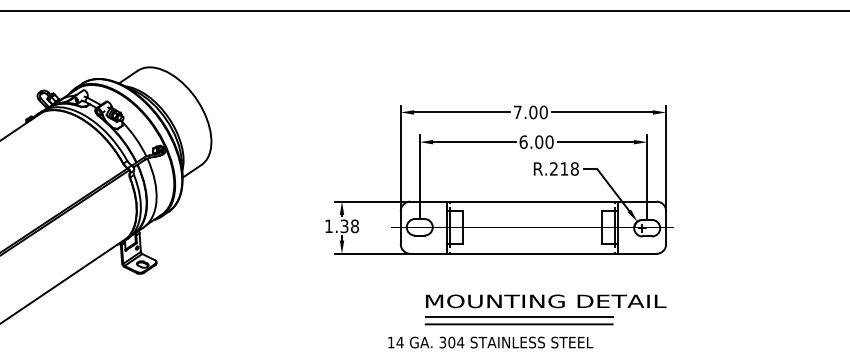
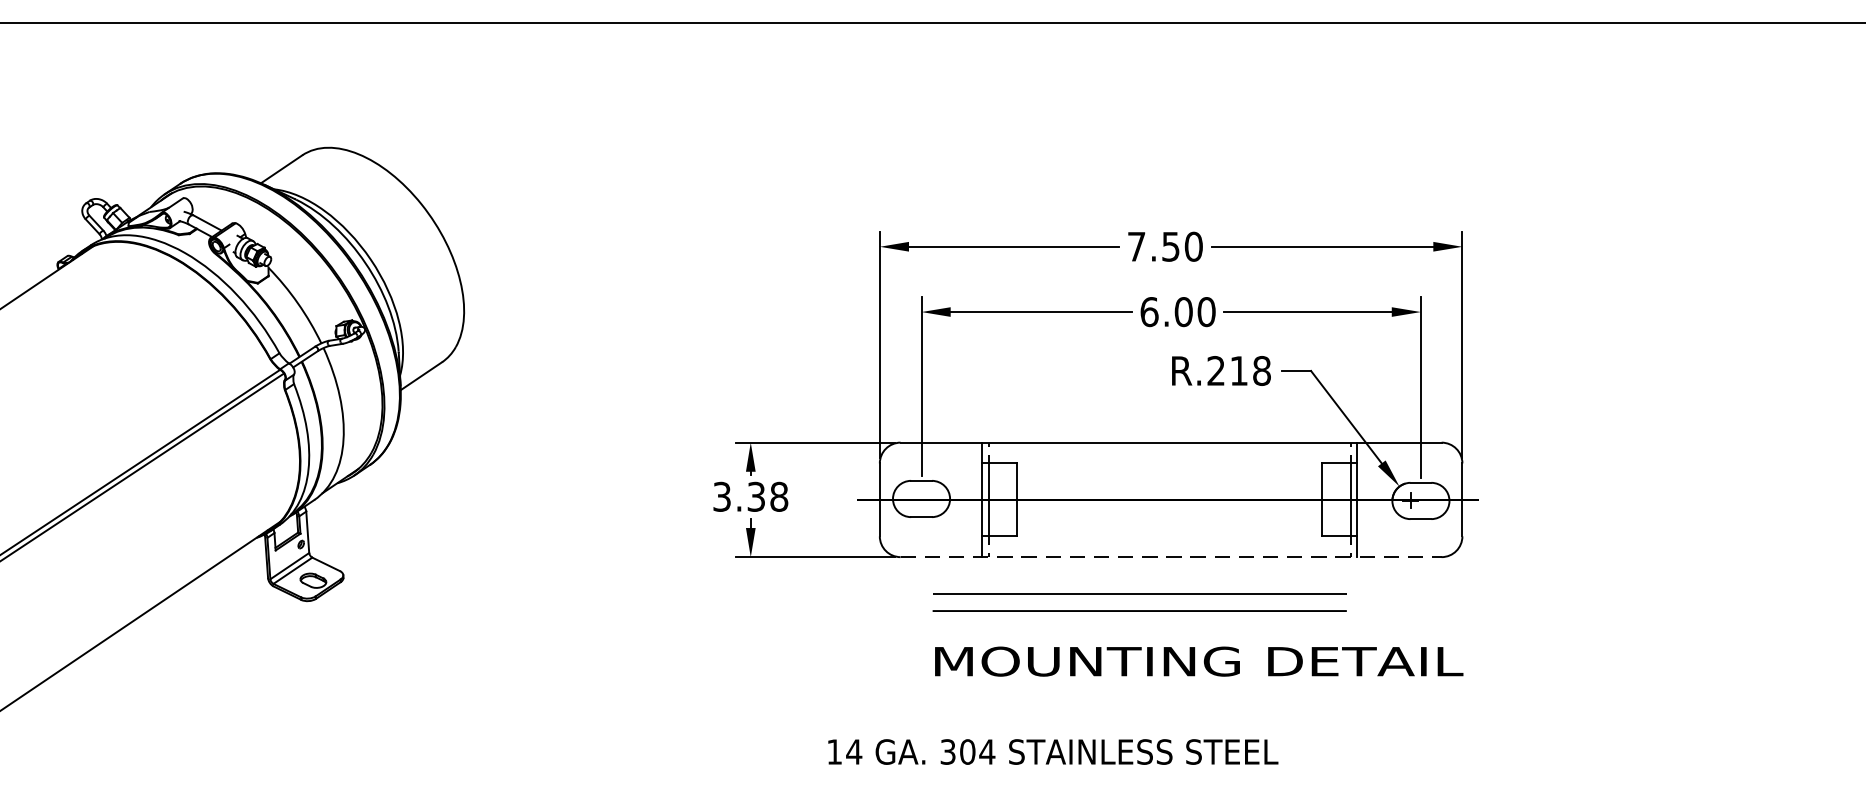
text: (533, 112) -> (1171, 246), 7.00 -> 7.50
text: (328, 226) -> (721, 497), 1.38 -> 3.38
line: (533, 253) -> (1171, 556), solid -> dashed
part: (518, 320) -> (1138, 602), moved
text: (490, 342) -> (1052, 751), moved

